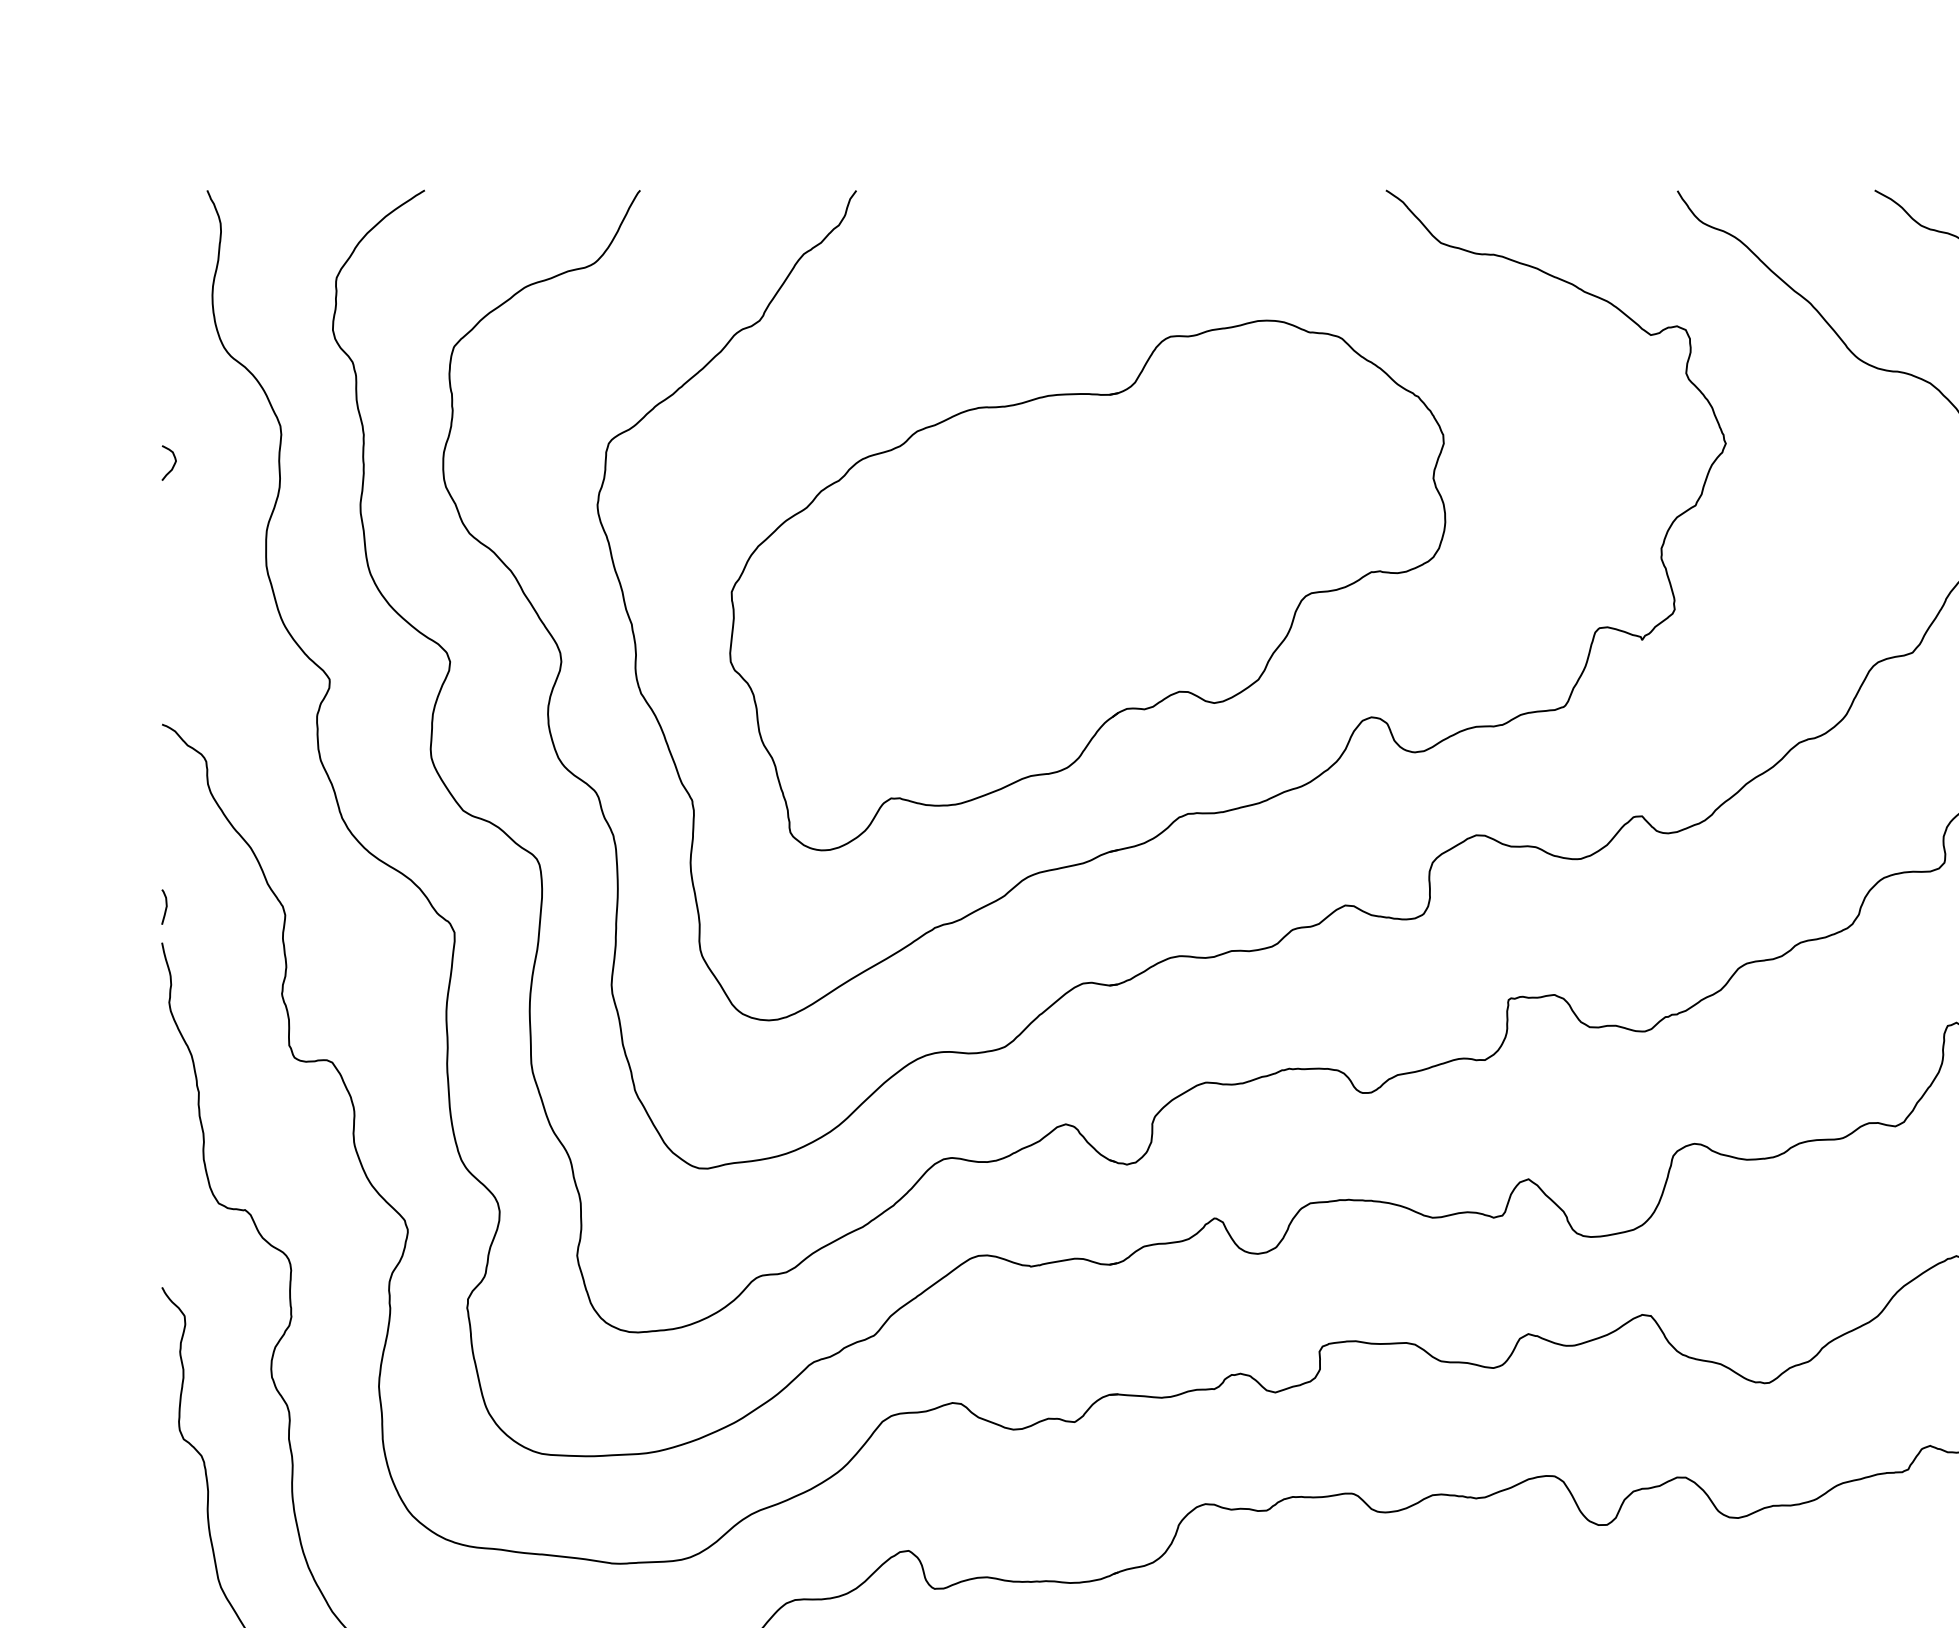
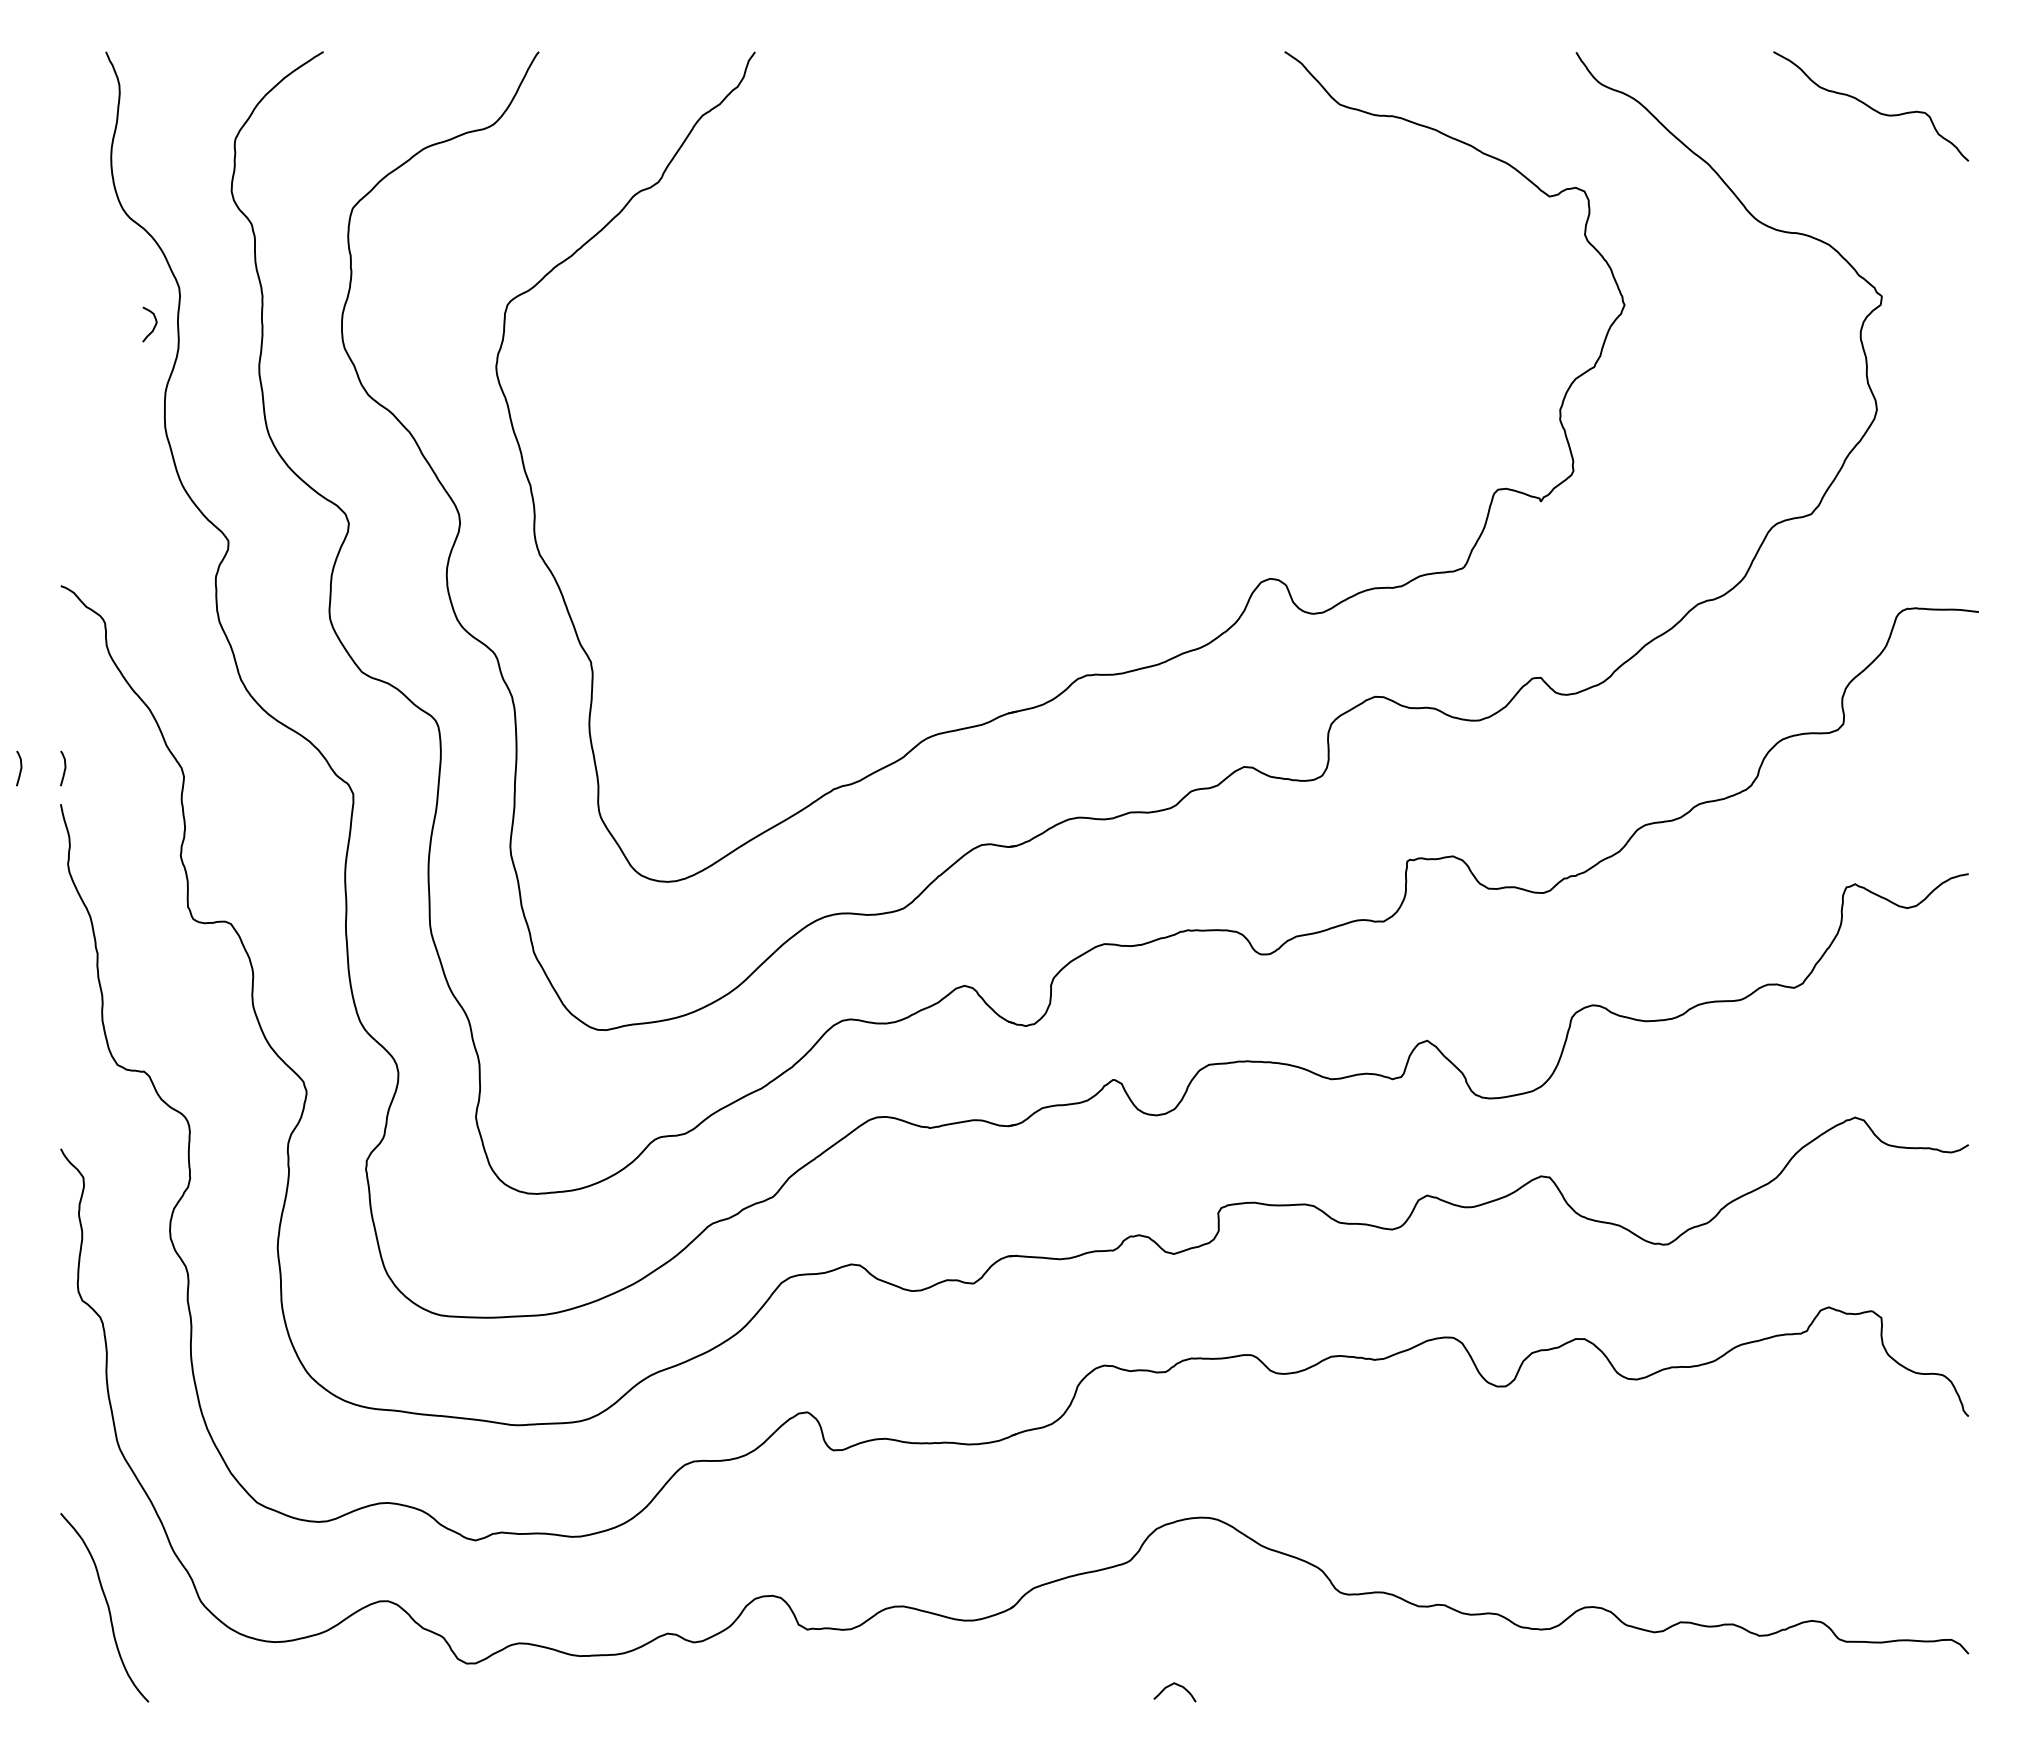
curve: (172, 466) -> (153, 327), moved
part: (1087, 585) -> (986, 446), removed
curve: (121, 907) -> (20, 768), added

